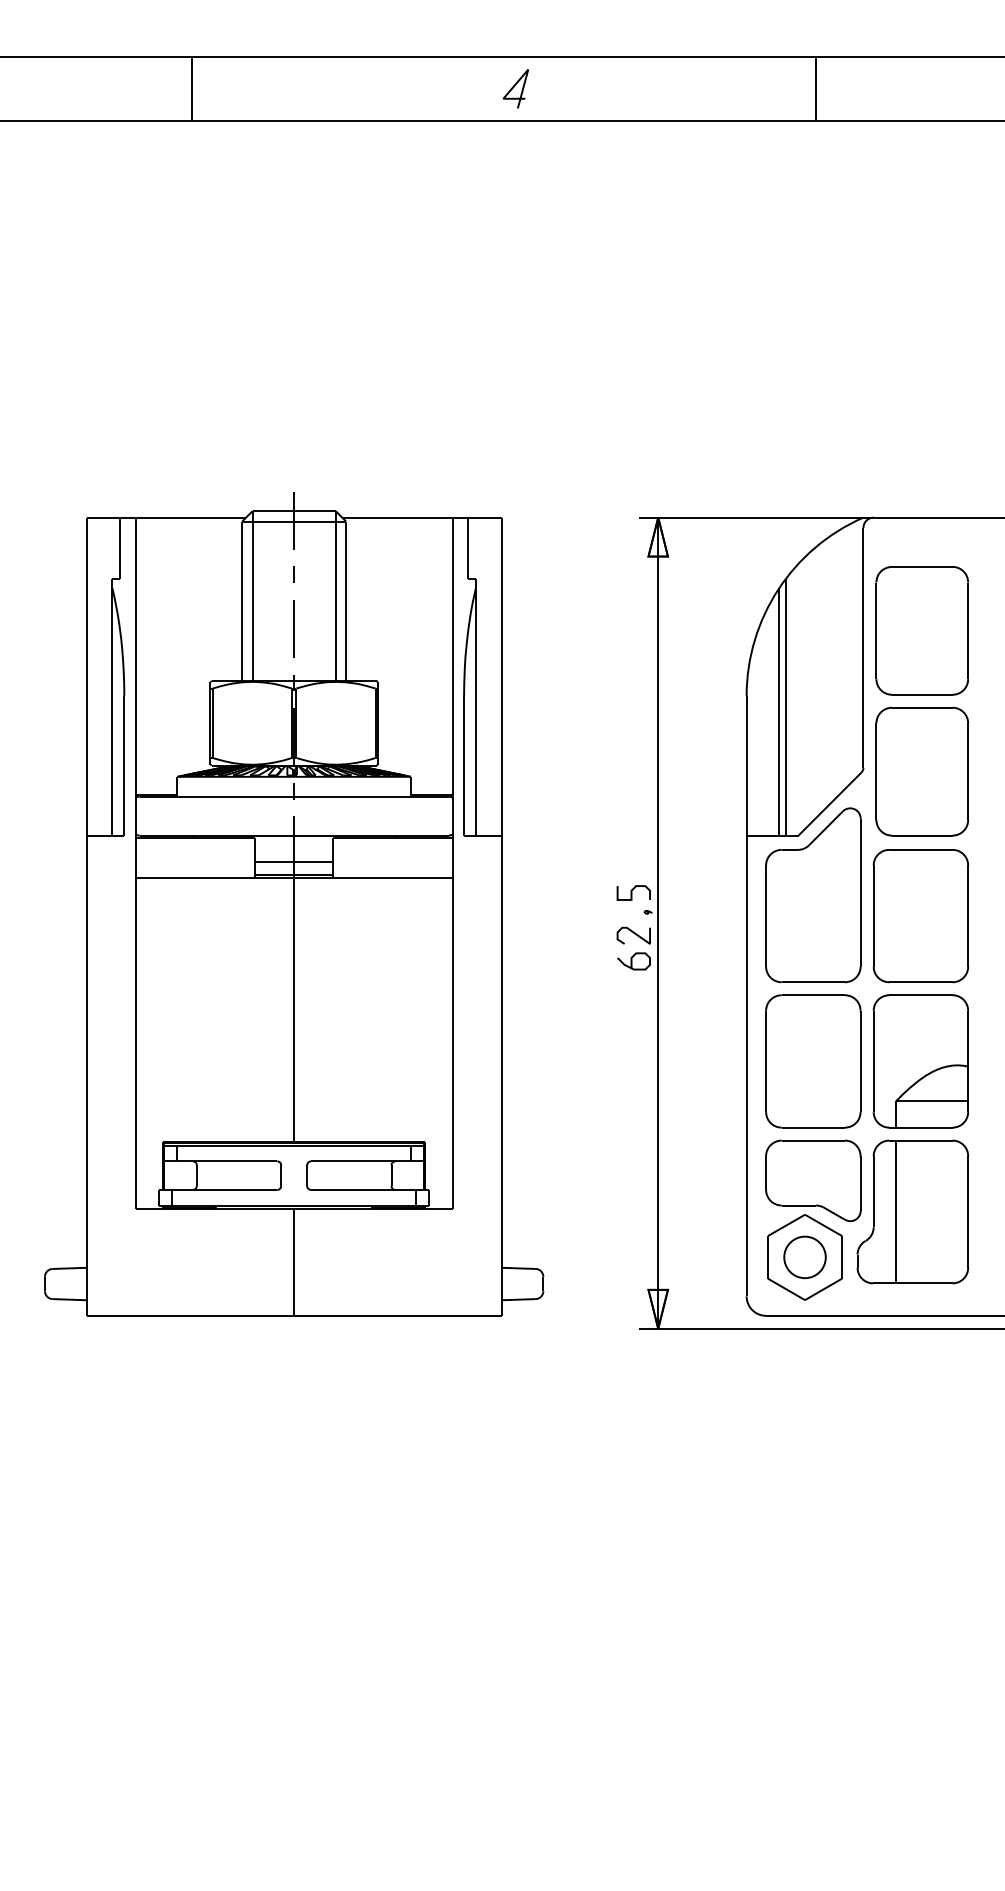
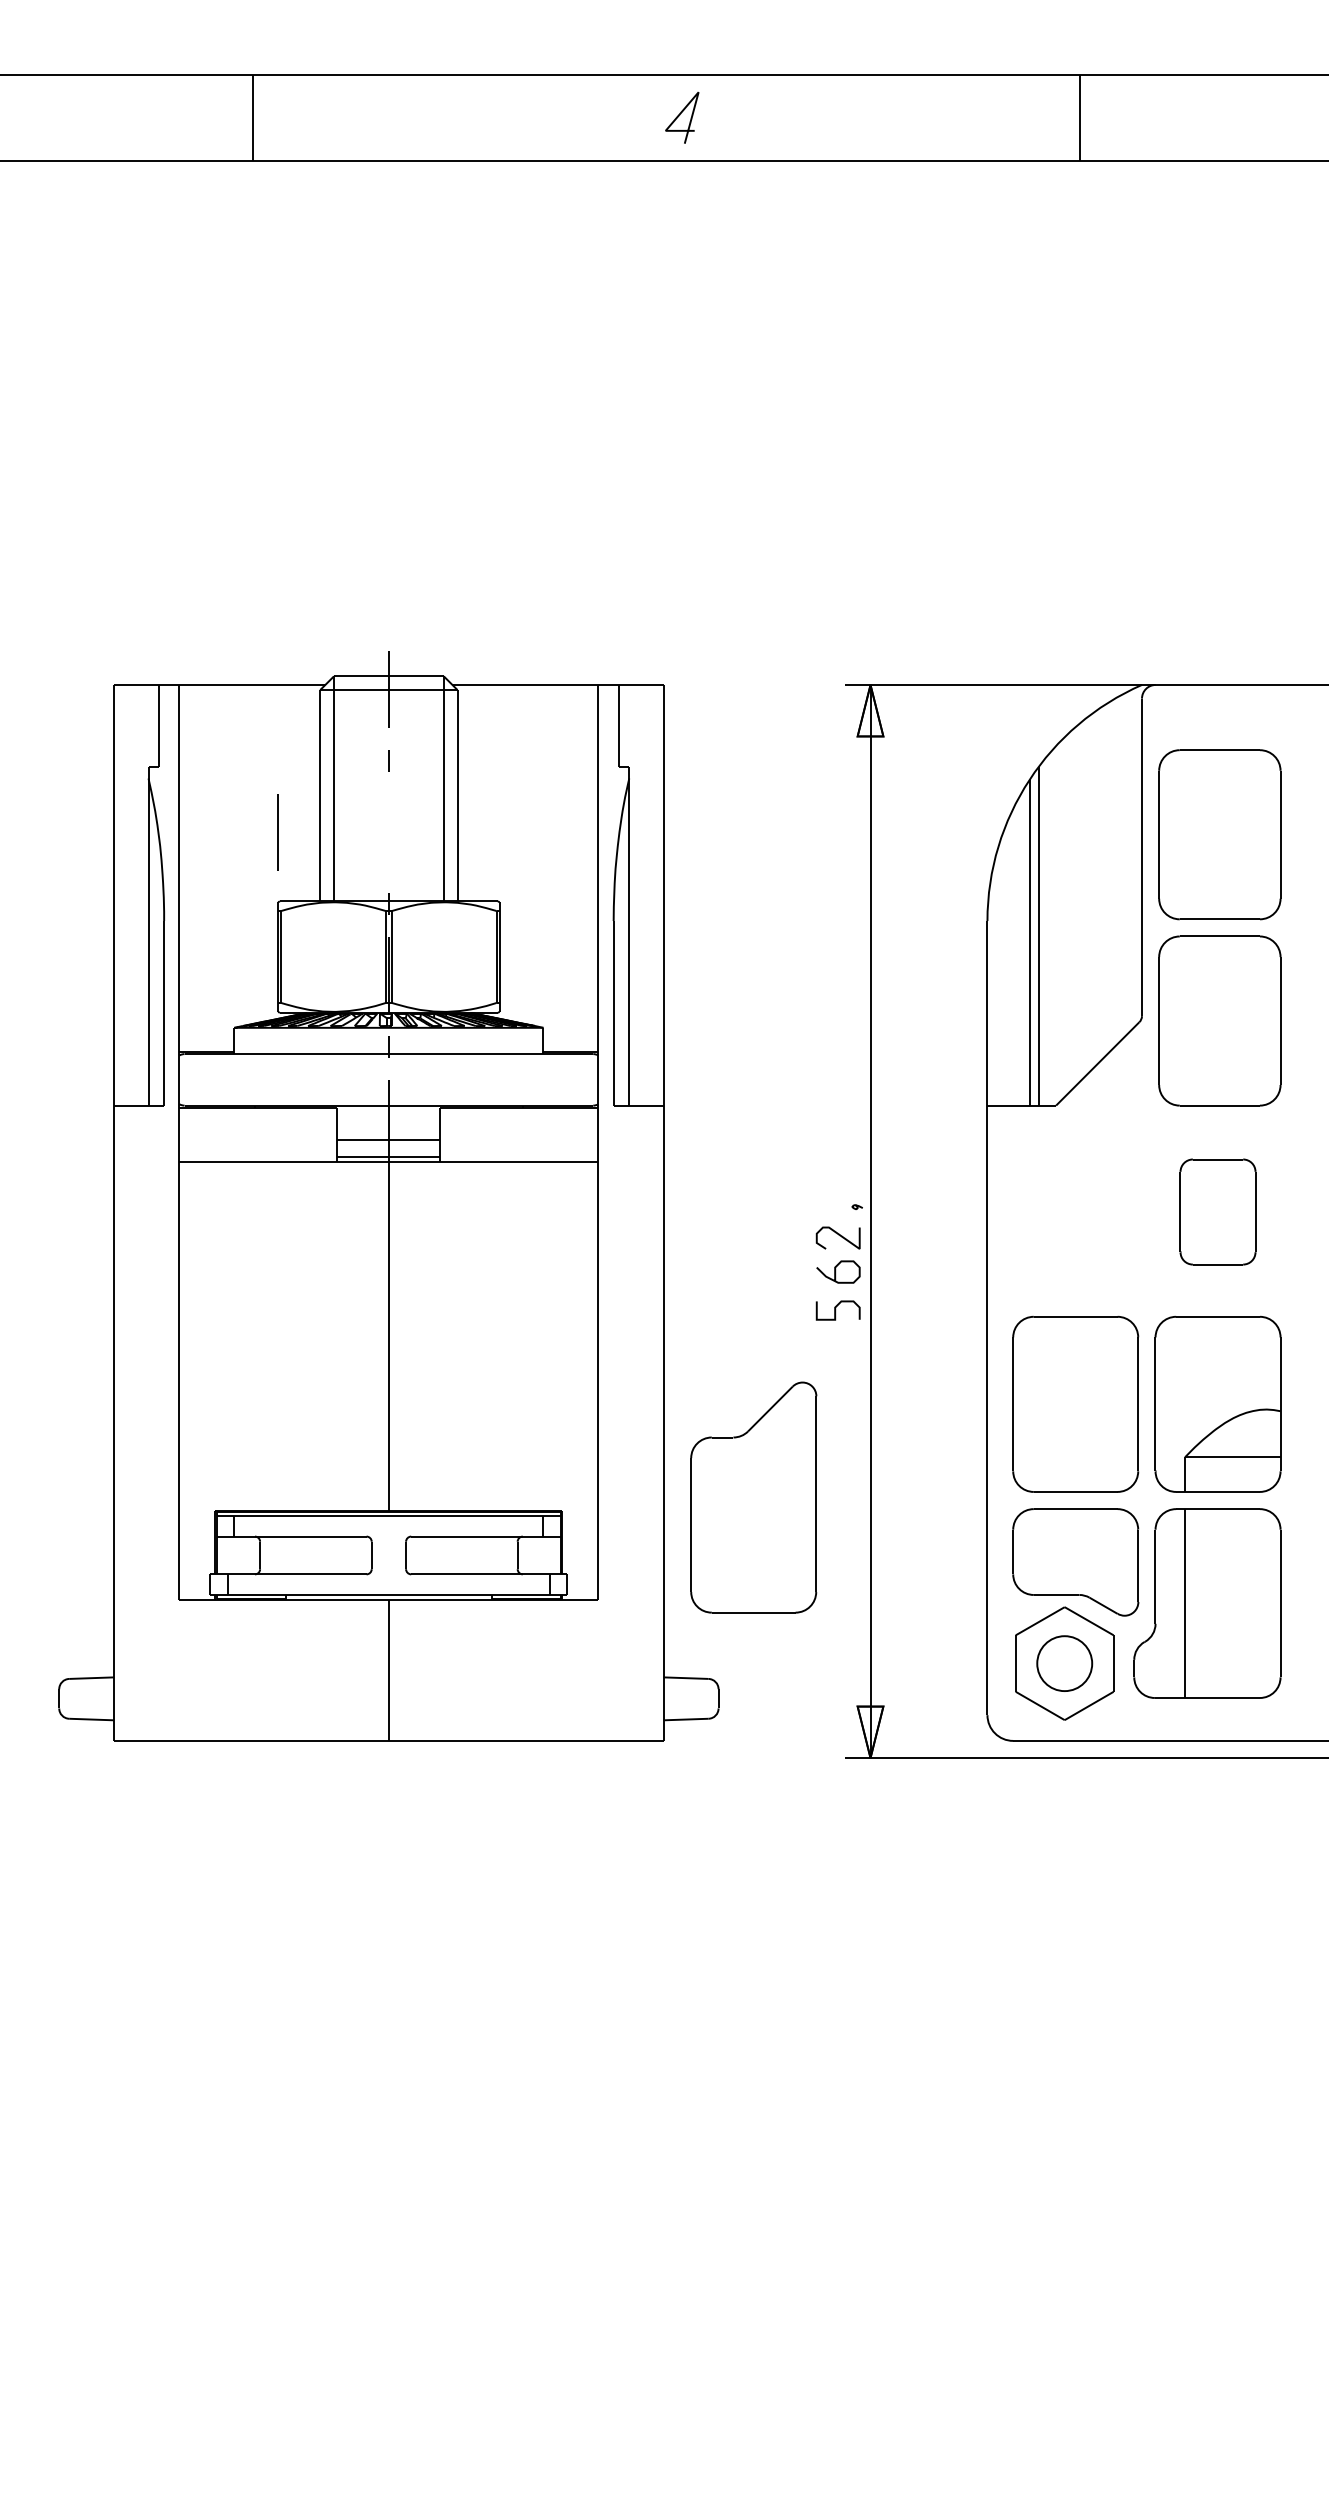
line: (293, 629) -> (277, 832), moved
curve: (632, 892) -> (836, 1310), moved
part: (813, 895) -> (753, 1497), moved
part: (920, 915) -> (1217, 1211), size x0.6

